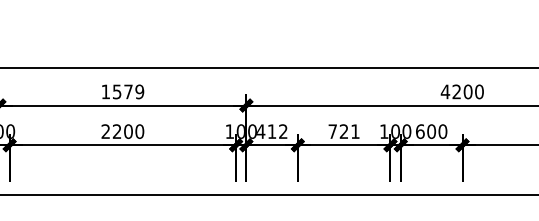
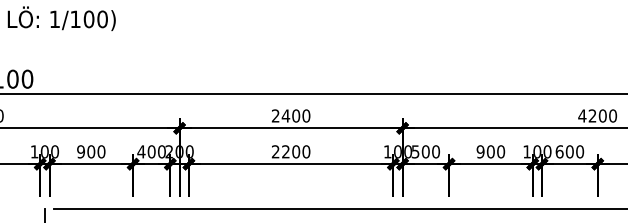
text: (122, 91) -> (290, 115), 1579 -> 2400
text: (271, 131) -> (425, 151), 412 -> 500
text: (343, 131) -> (490, 151), 721 -> 900

